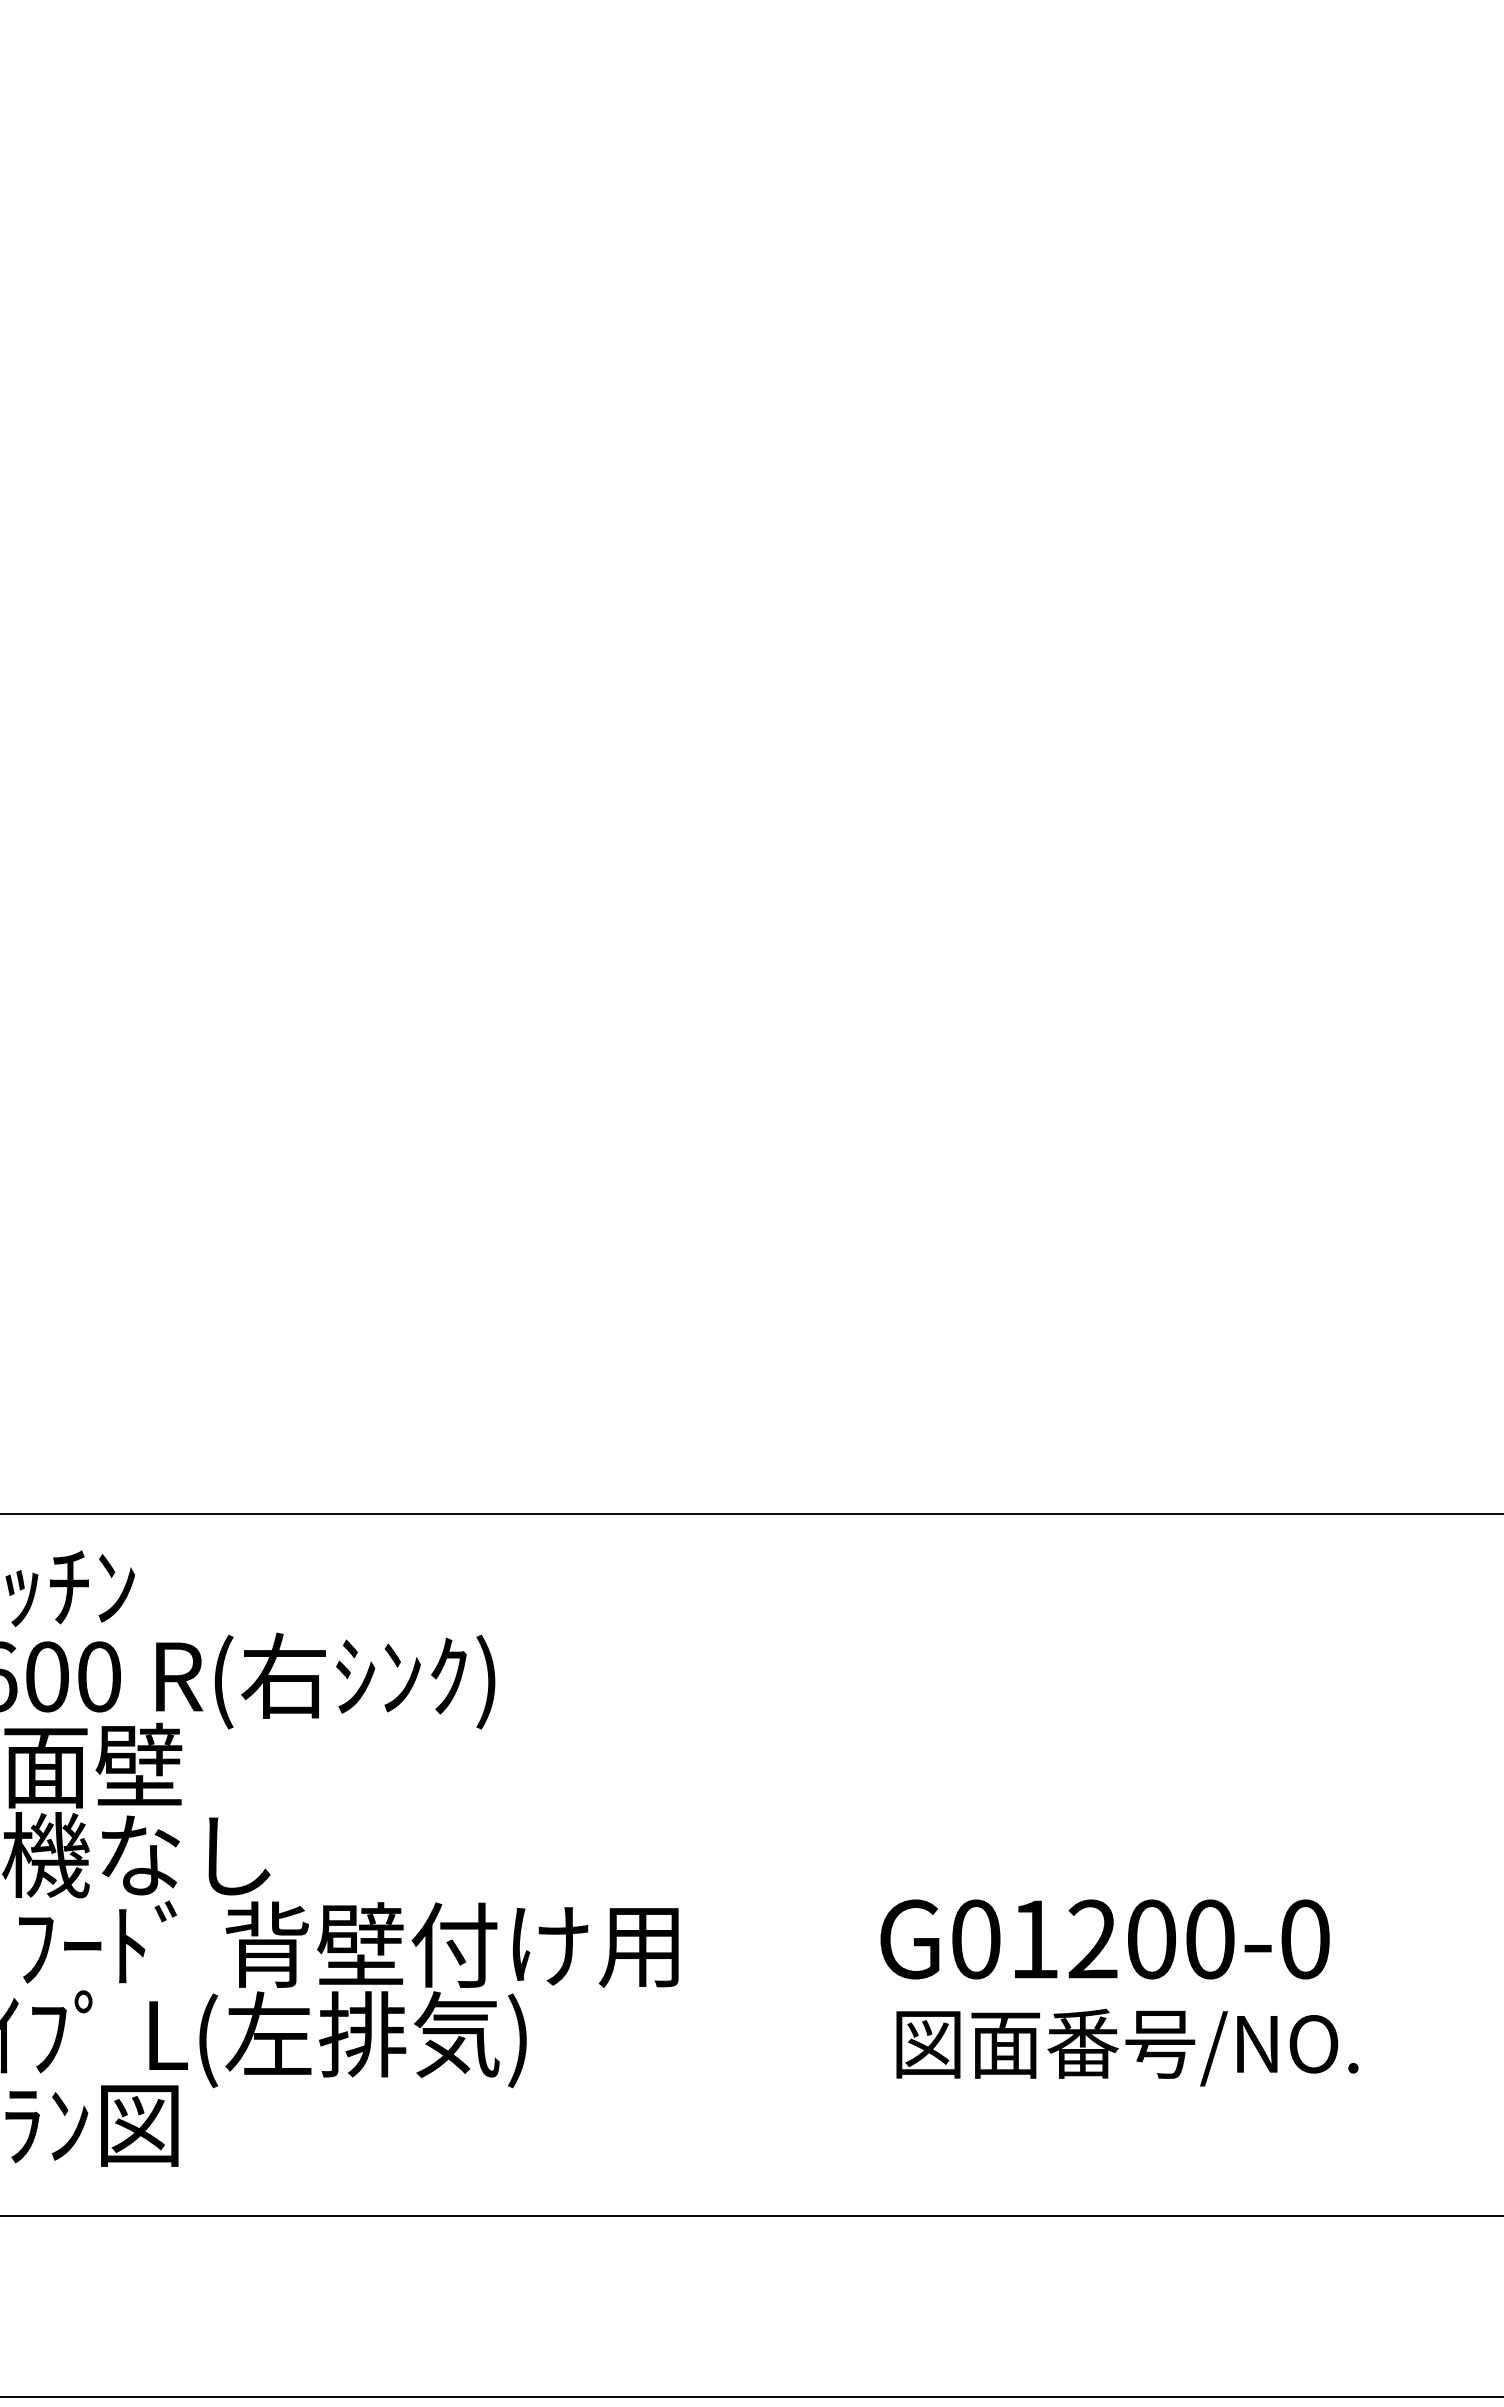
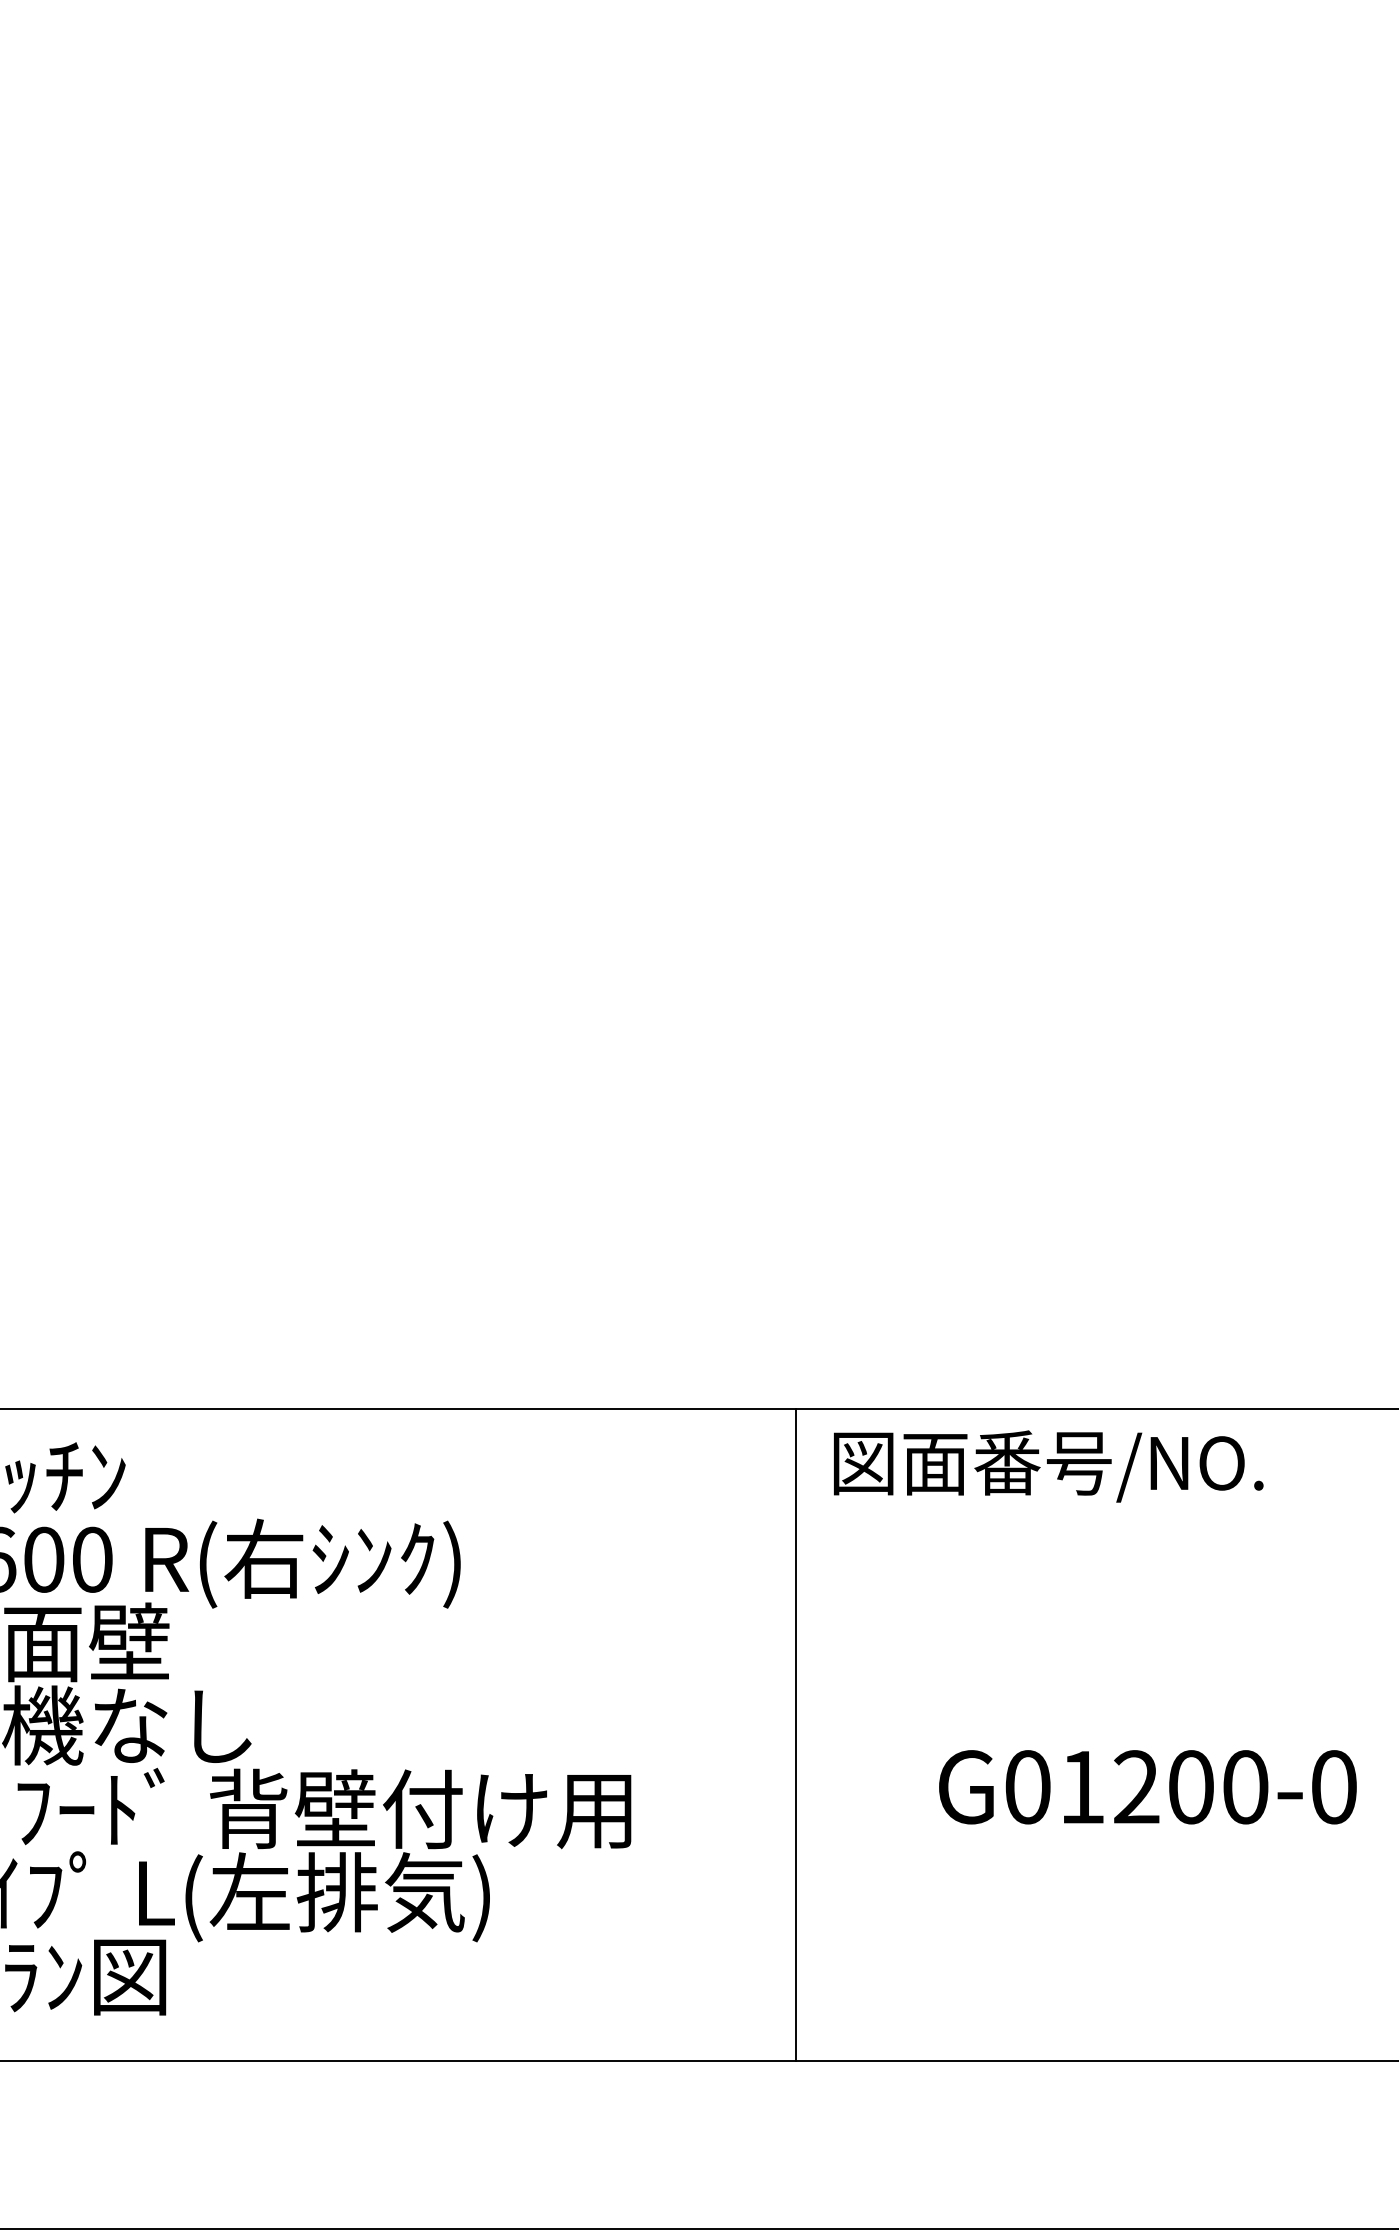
line: (855, 1865) -> (795, 1735), added
text: (1104, 1939) -> (1147, 1787), moved
text: (1127, 2047) -> (1048, 1466), moved

